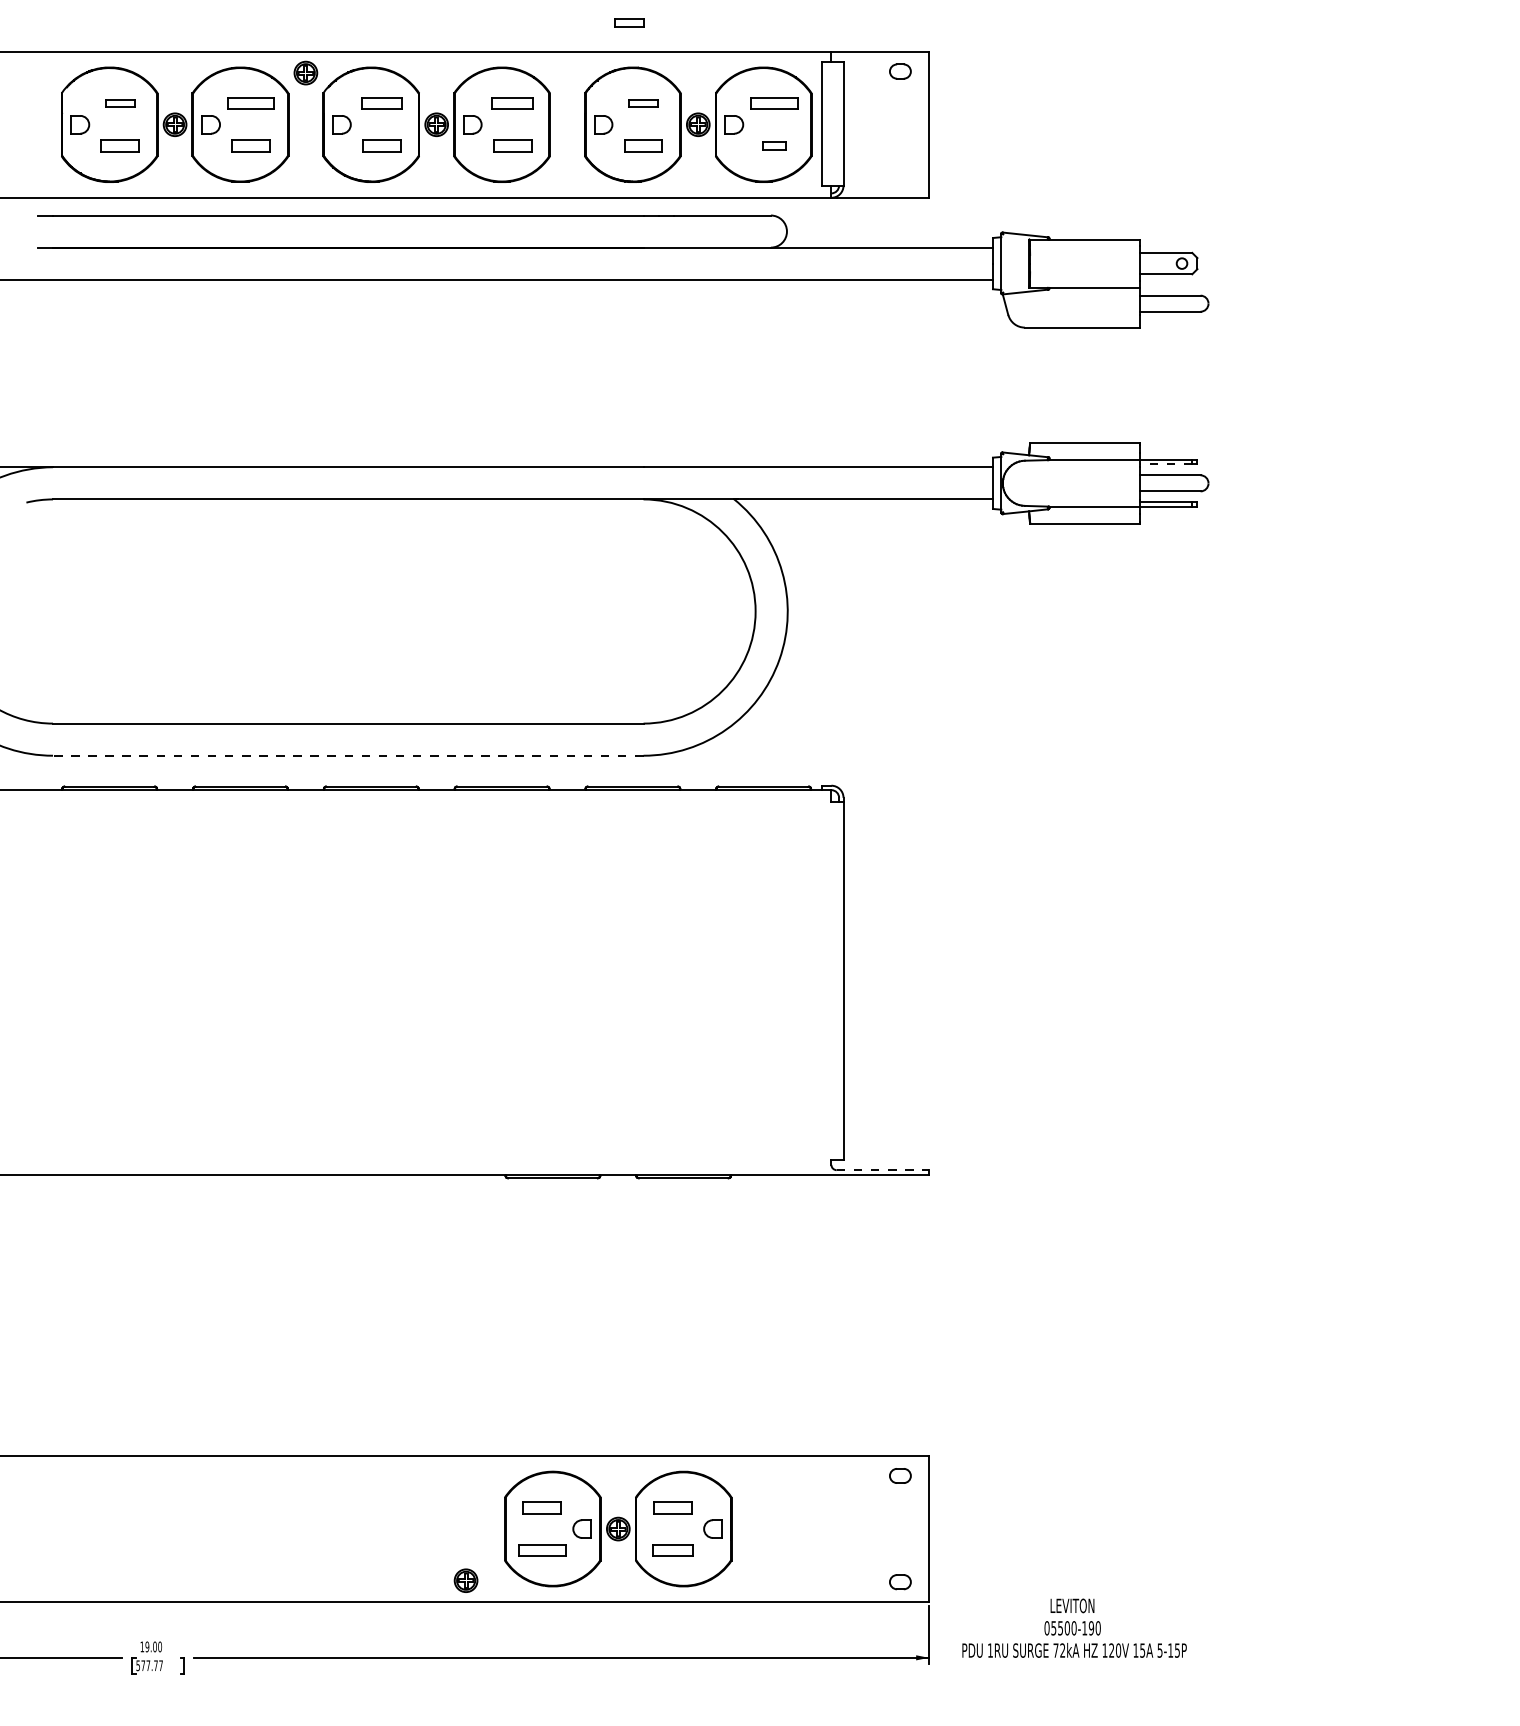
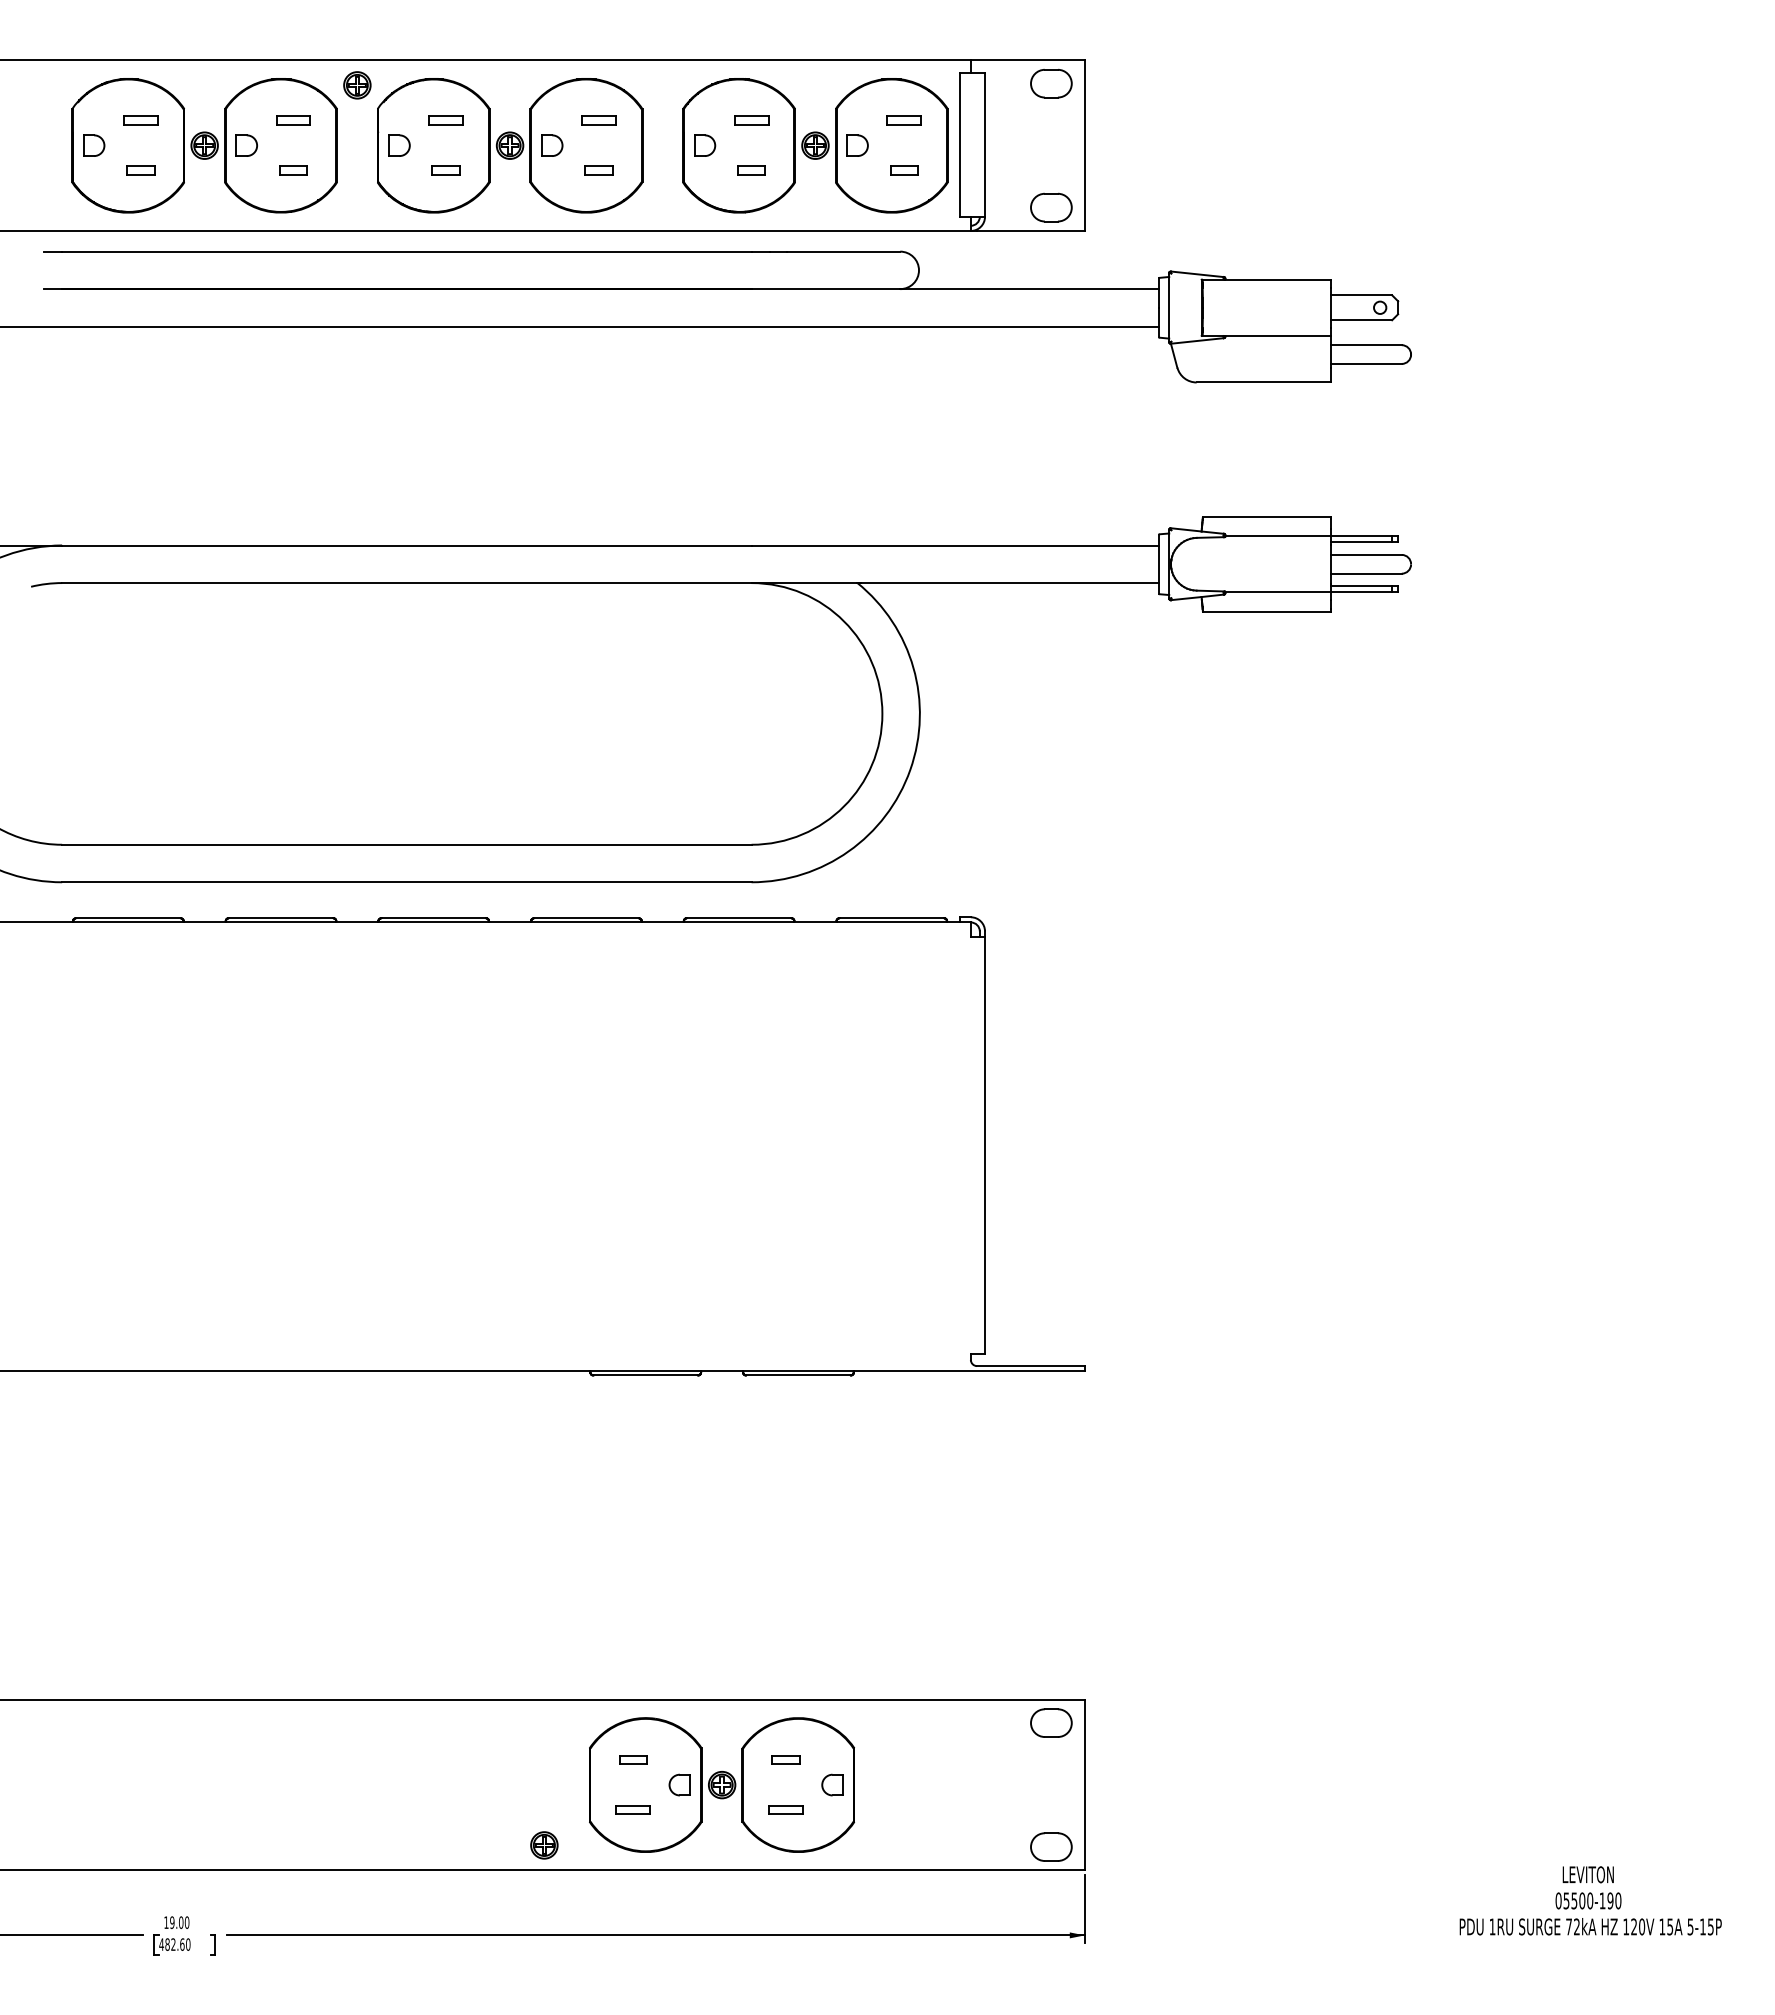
part: (629, 22) -> (735, 26), removed
part: (900, 71) -> (1051, 83), size x1.67
part: (251, 103) -> (293, 120), size x0.62
part: (381, 103) -> (445, 120), size x0.71
part: (512, 103) -> (598, 120), size x0.71
part: (773, 103) -> (903, 120), size x0.62
part: (120, 146) -> (140, 170), size x0.62
part: (251, 146) -> (293, 170), size x0.62
part: (381, 146) -> (445, 170), size x0.62
part: (512, 146) -> (598, 170), size x0.62
part: (643, 146) -> (751, 170), size x0.62
part: (900, 177) -> (1051, 207), added
line: (1166, 464) -> (1361, 542), dashed -> solid
line: (347, 755) -> (406, 882), dashed -> solid
line: (882, 1170) -> (1030, 1366), dashed -> solid
part: (900, 1475) -> (1051, 1722), size x1.67
part: (542, 1507) -> (633, 1759), size x0.62
part: (672, 1507) -> (785, 1759), size x0.62
part: (541, 1549) -> (632, 1809), size x0.62
part: (672, 1549) -> (785, 1809), size x0.71
part: (900, 1581) -> (1051, 1846), size x1.67
text: (1074, 1627) -> (1590, 1900), moved
text: (149, 1665) -> (174, 1944), 577.77 -> 482.60

